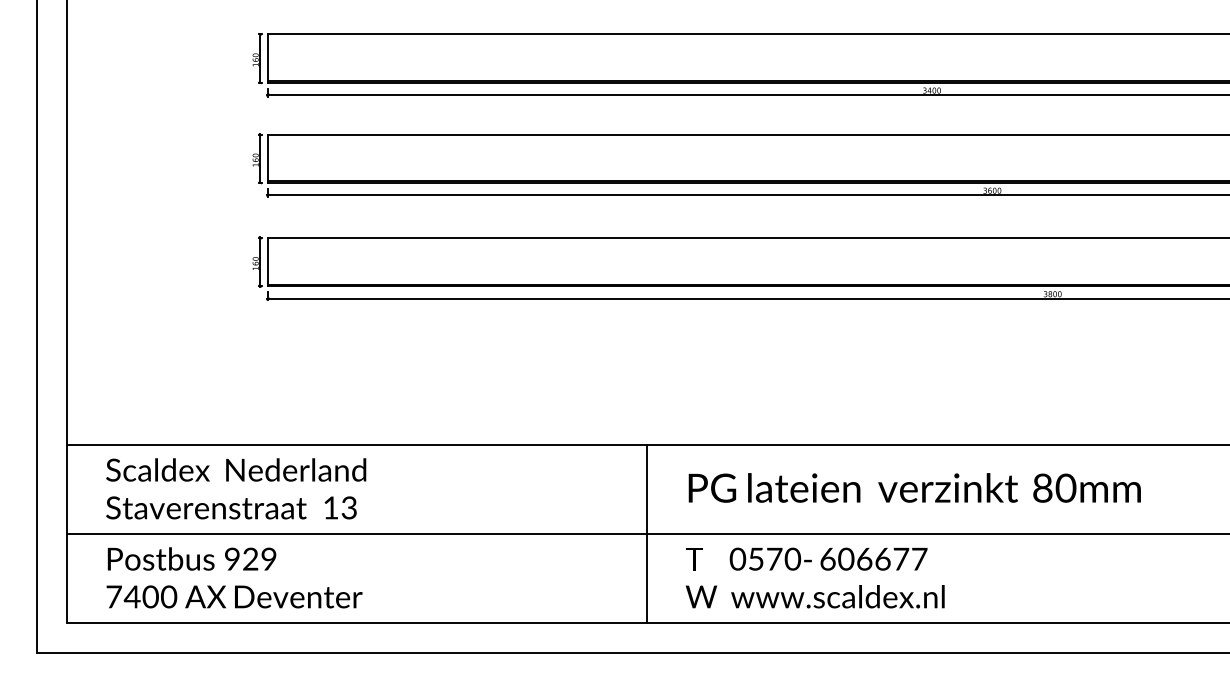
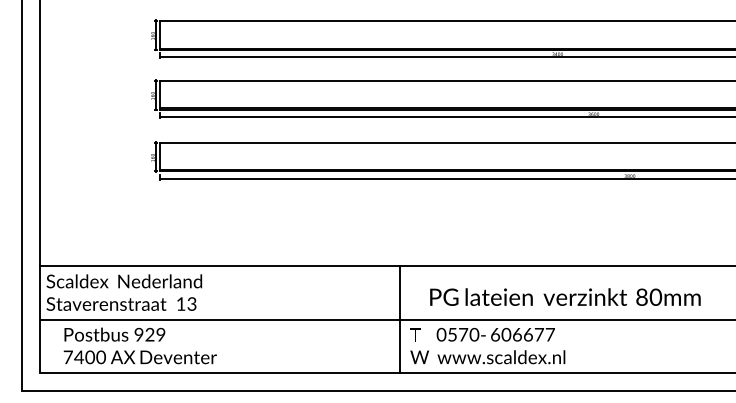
text: (914, 486) -> (565, 296), moved
text: (236, 488) -> (124, 292), moved
line: (647, 533) -> (400, 319), moved

